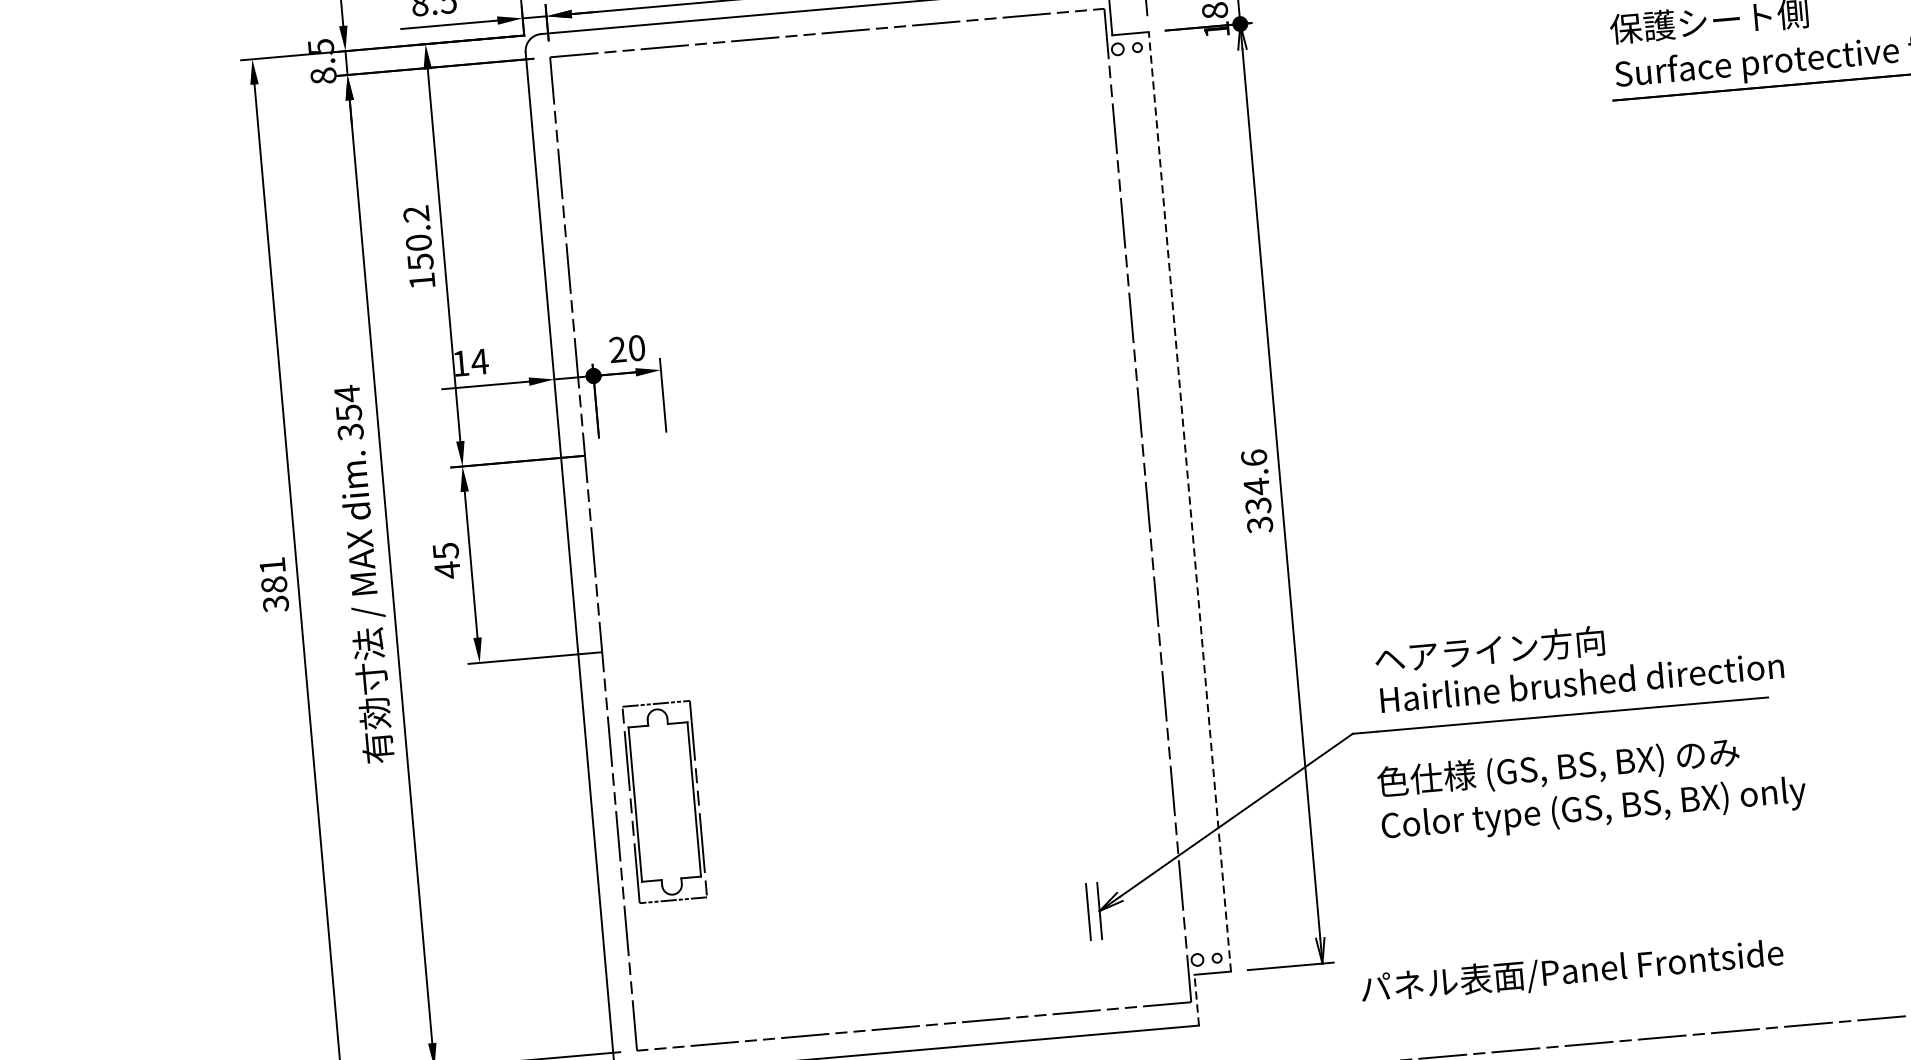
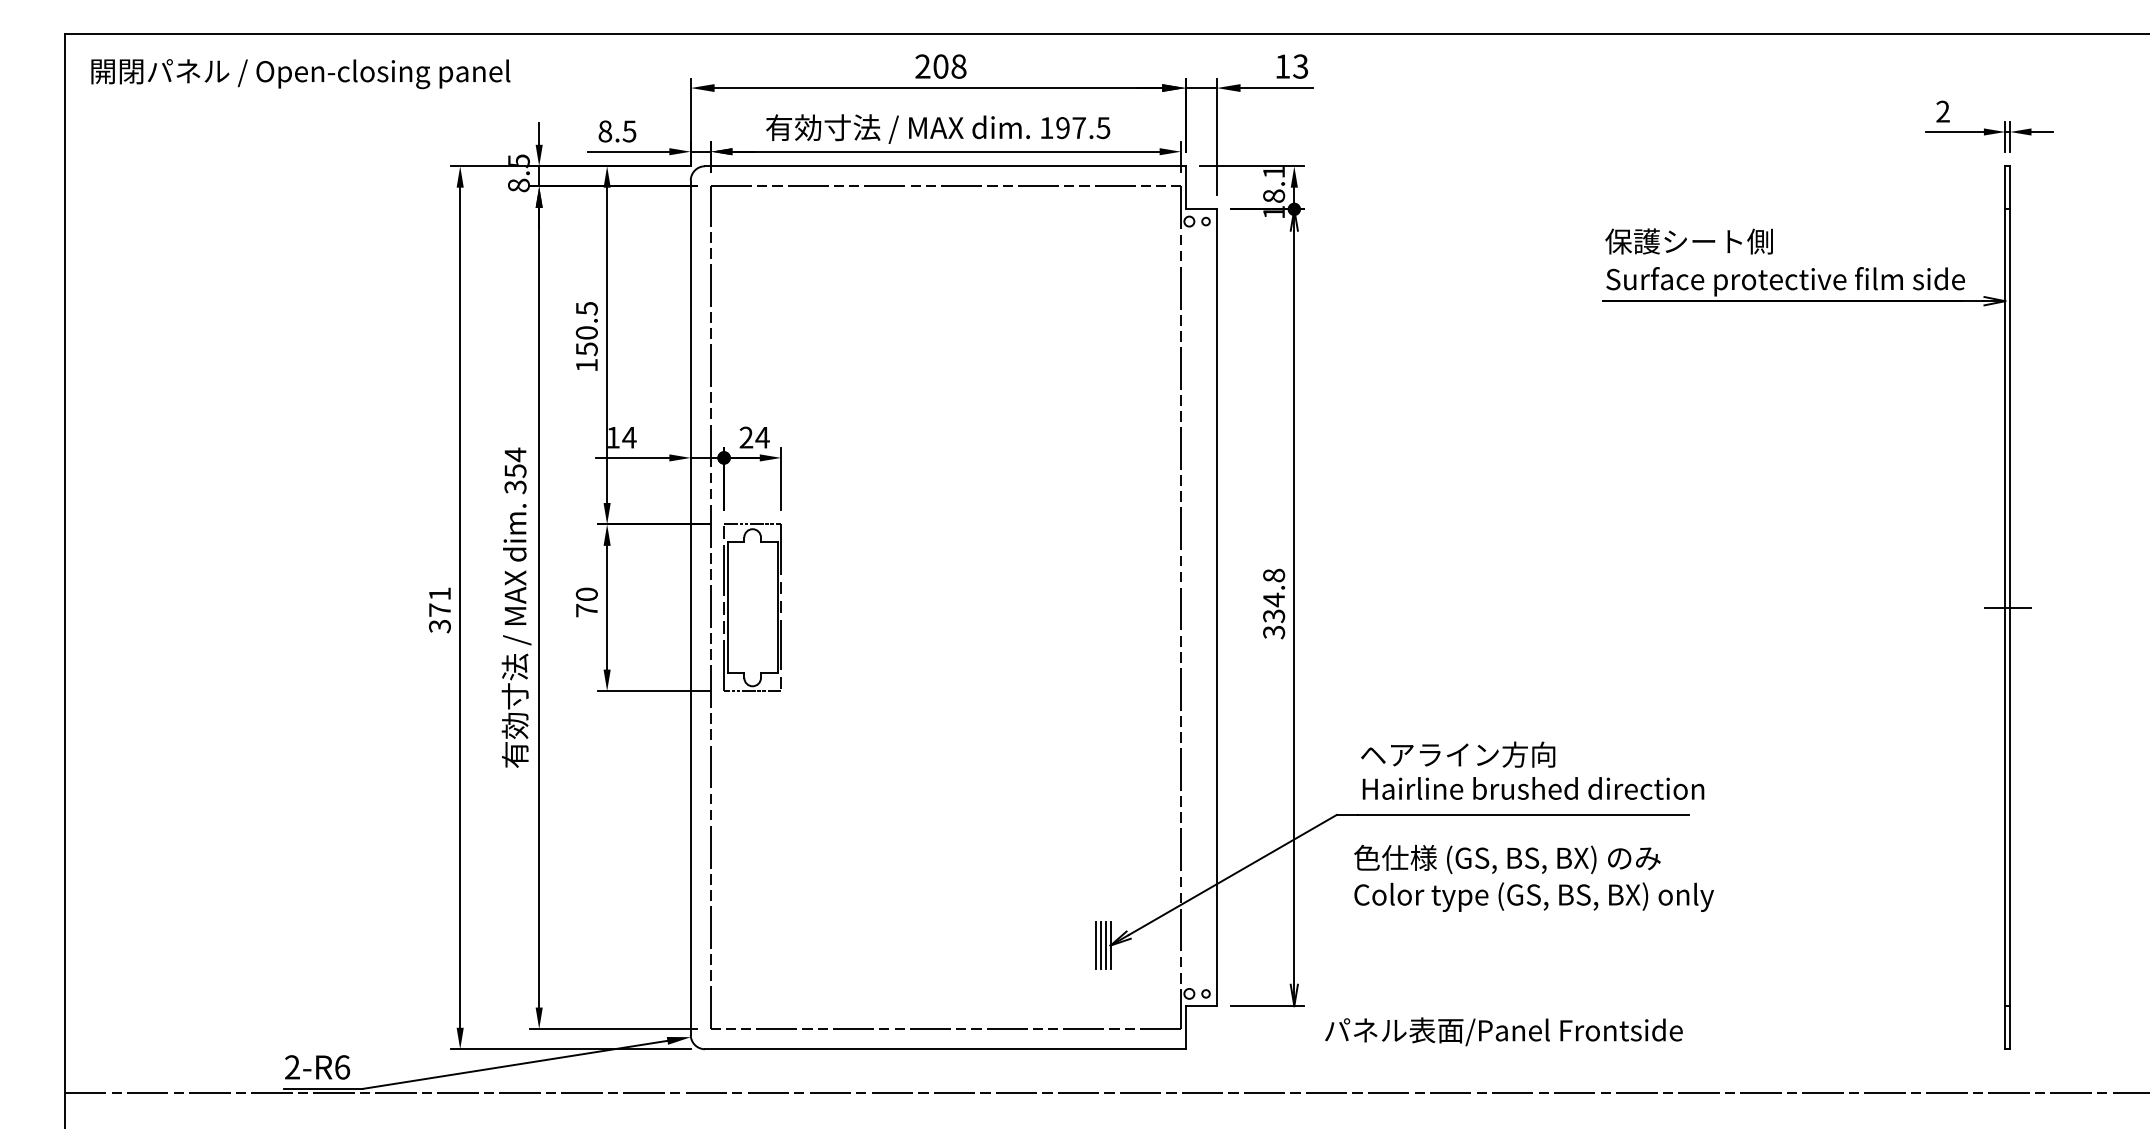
text: (415, 214) -> (586, 308), 150.2 -> 150.5
text: (636, 347) -> (762, 437), 20 -> 24
text: (1253, 457) -> (1273, 575), 334.6 -> 334.8
line: (1189, 501) -> (1216, 607), dashed -> solid
text: (446, 560) -> (586, 602), 45 -> 70
text: (273, 584) -> (439, 609), 381 -> 371
part: (664, 801) -> (752, 607), moved
line: (1093, 911) -> (1105, 945), added
line: (1082, 912) -> (1096, 945), added
line: (1196, 999) -> (1185, 1027), dashed -> solid

